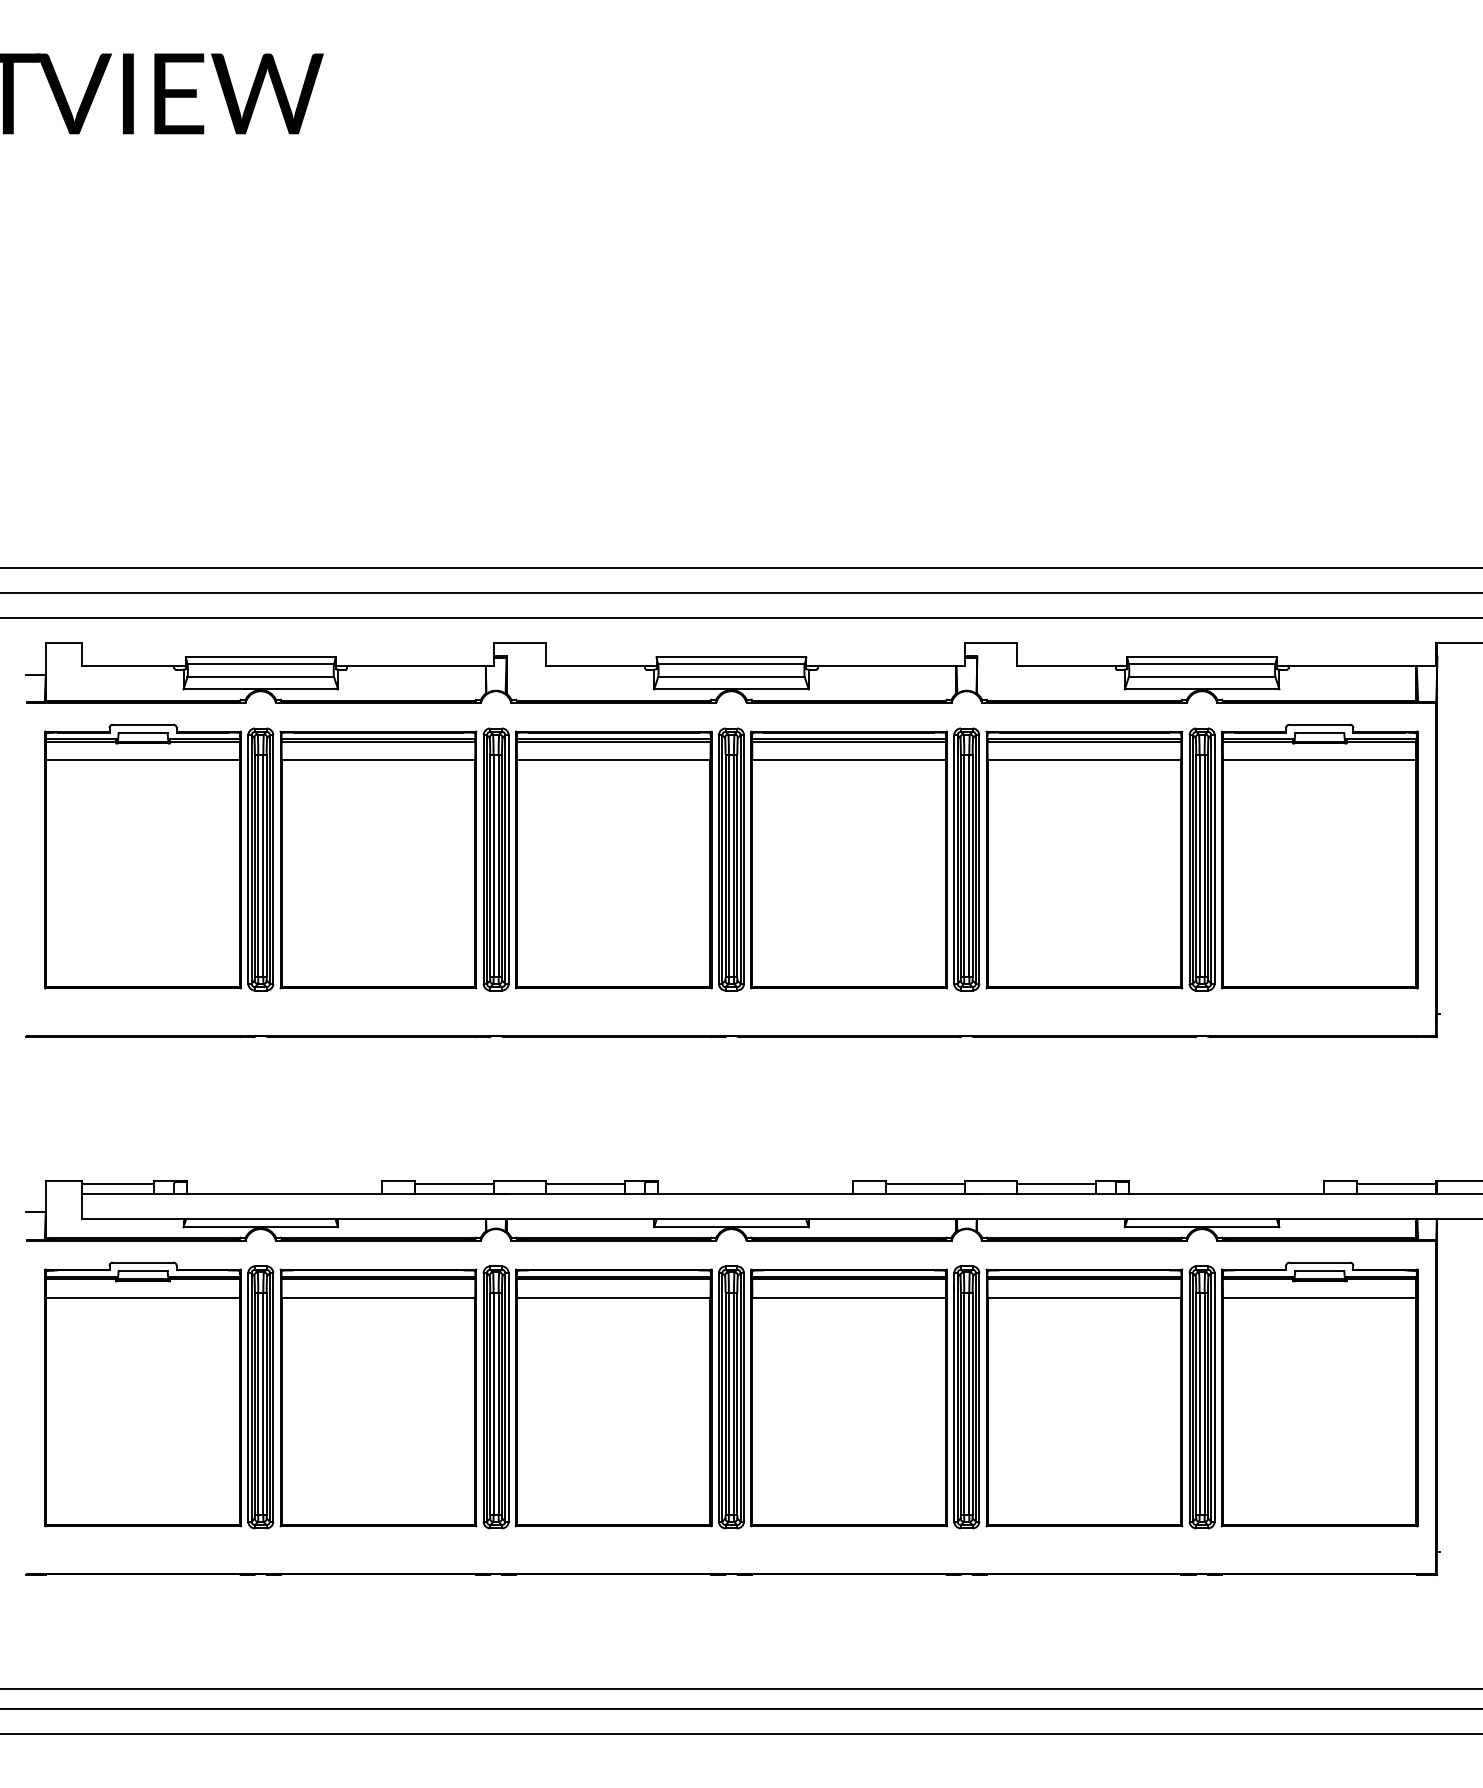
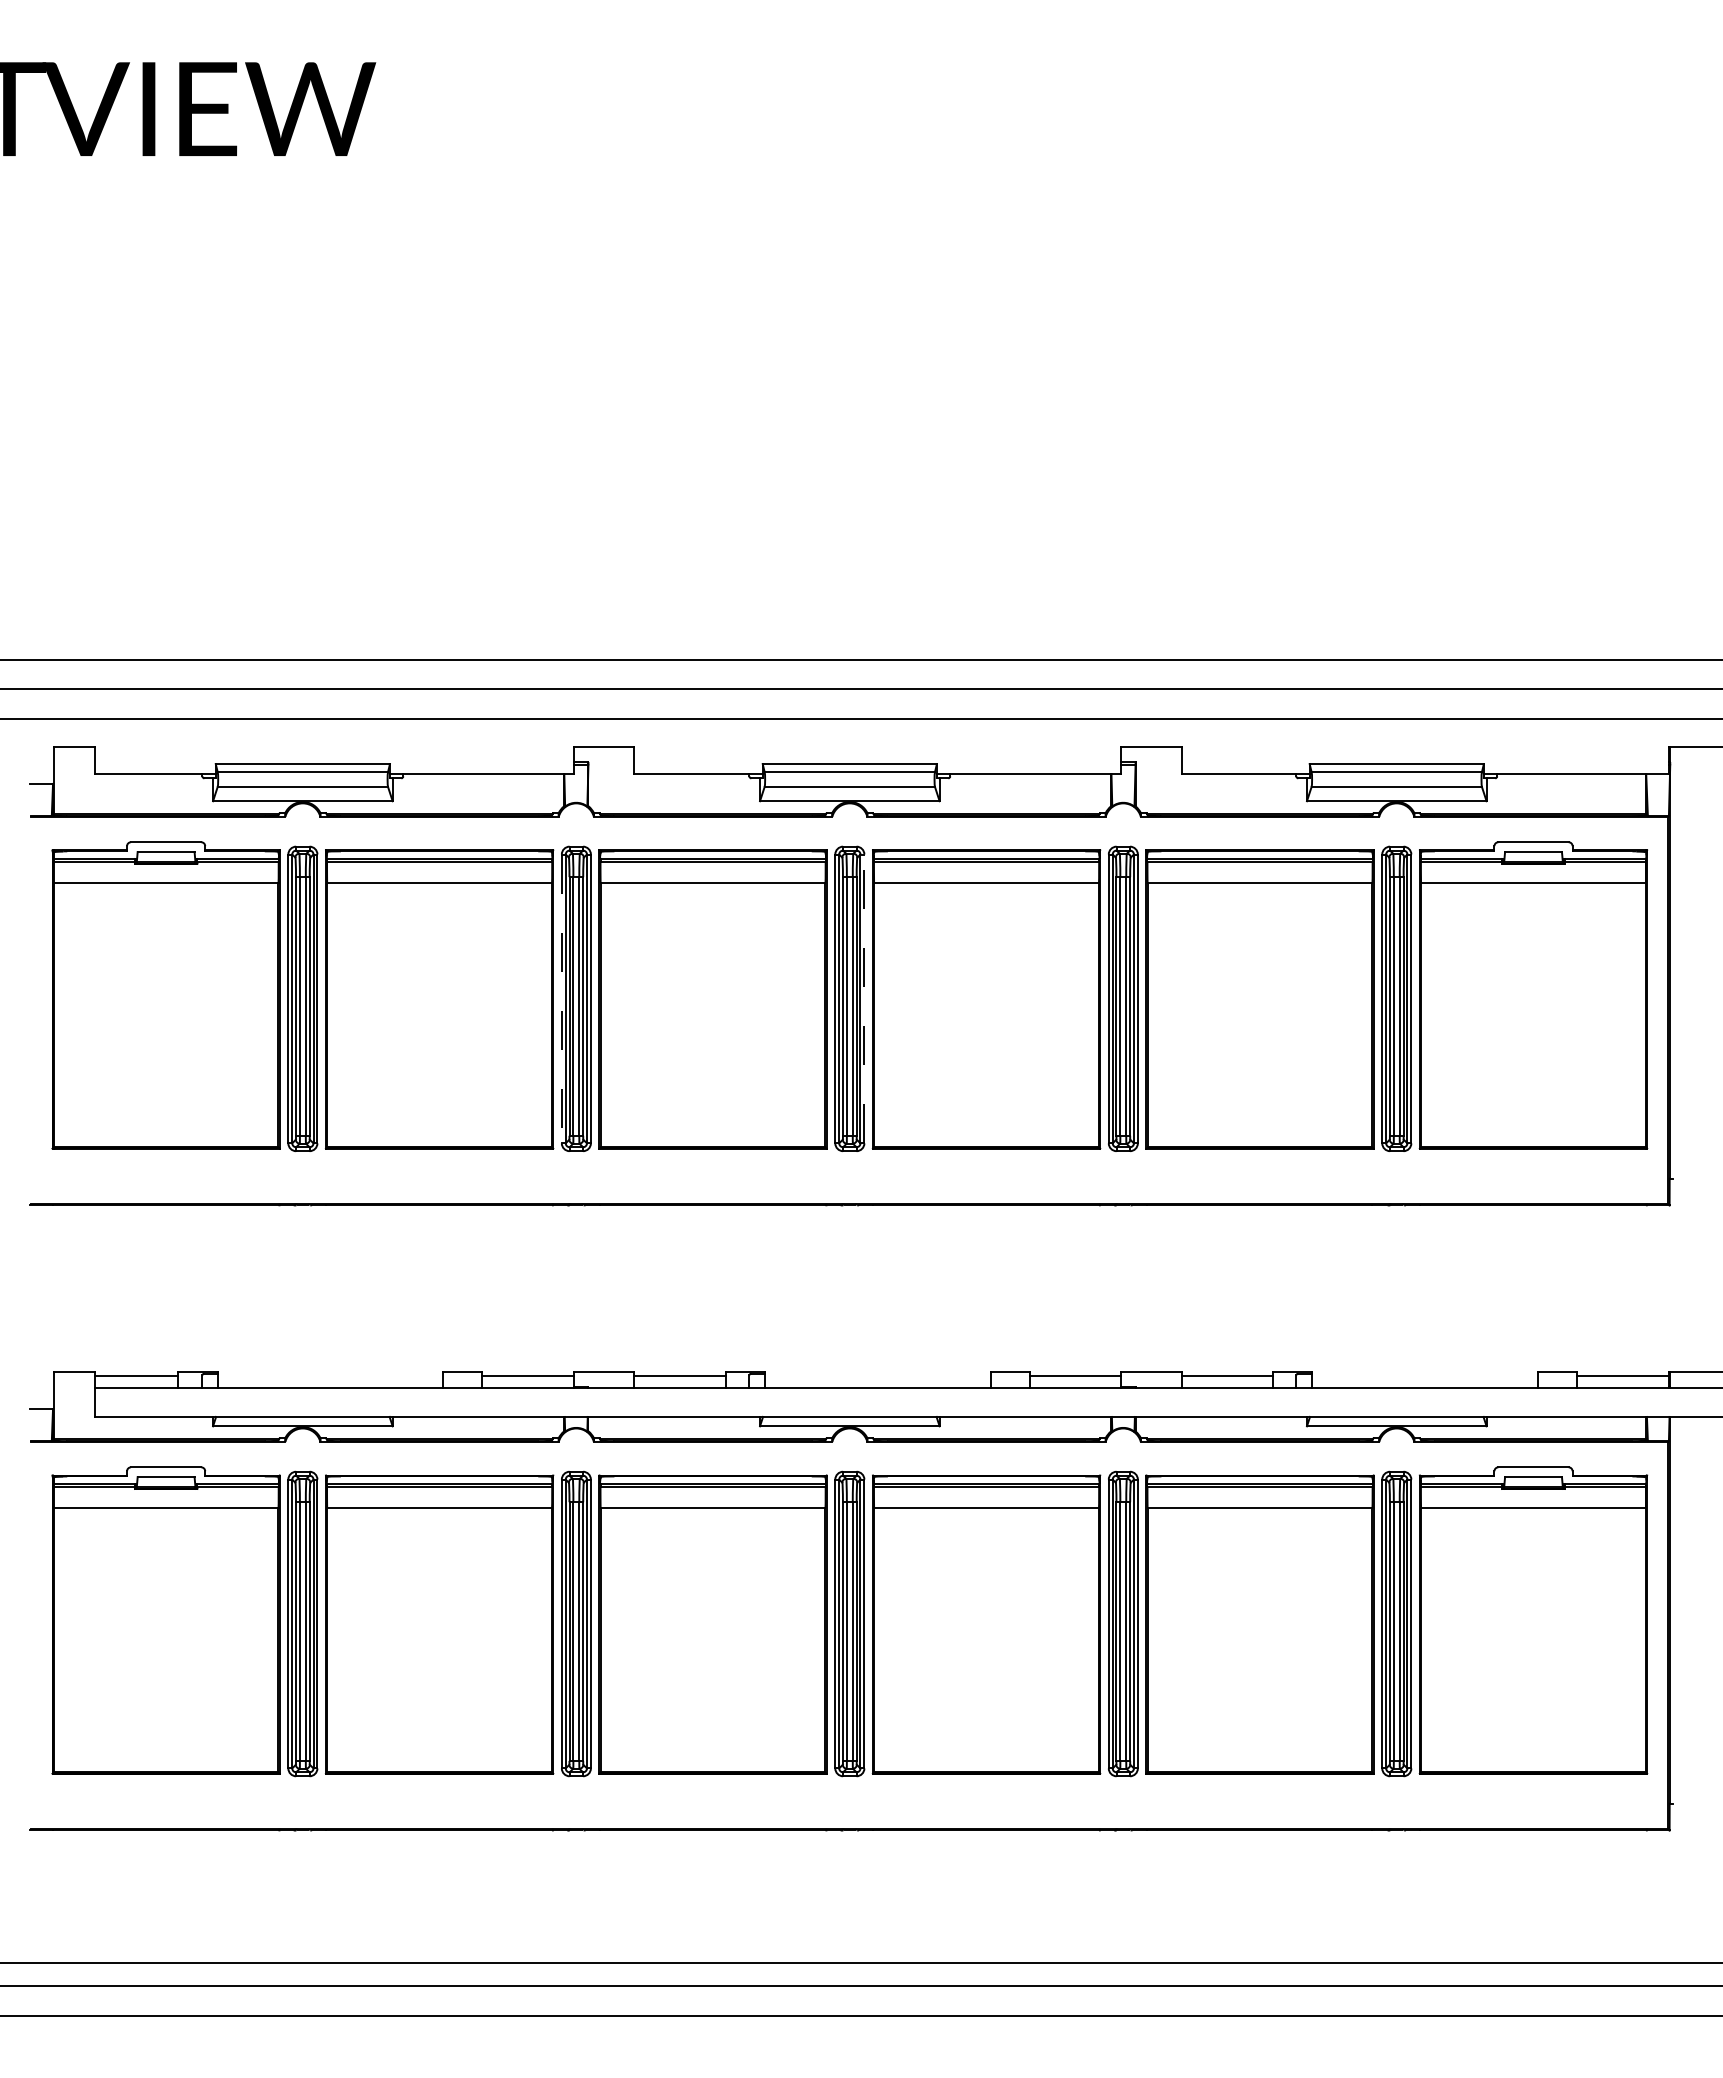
line: (744, 859) -> (864, 998), solid -> dashed
line: (483, 860) -> (561, 999), solid -> dashed

